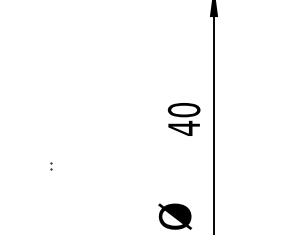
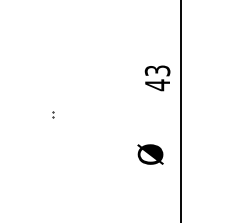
text: (183, 109) -> (157, 70), 40 -> 43

